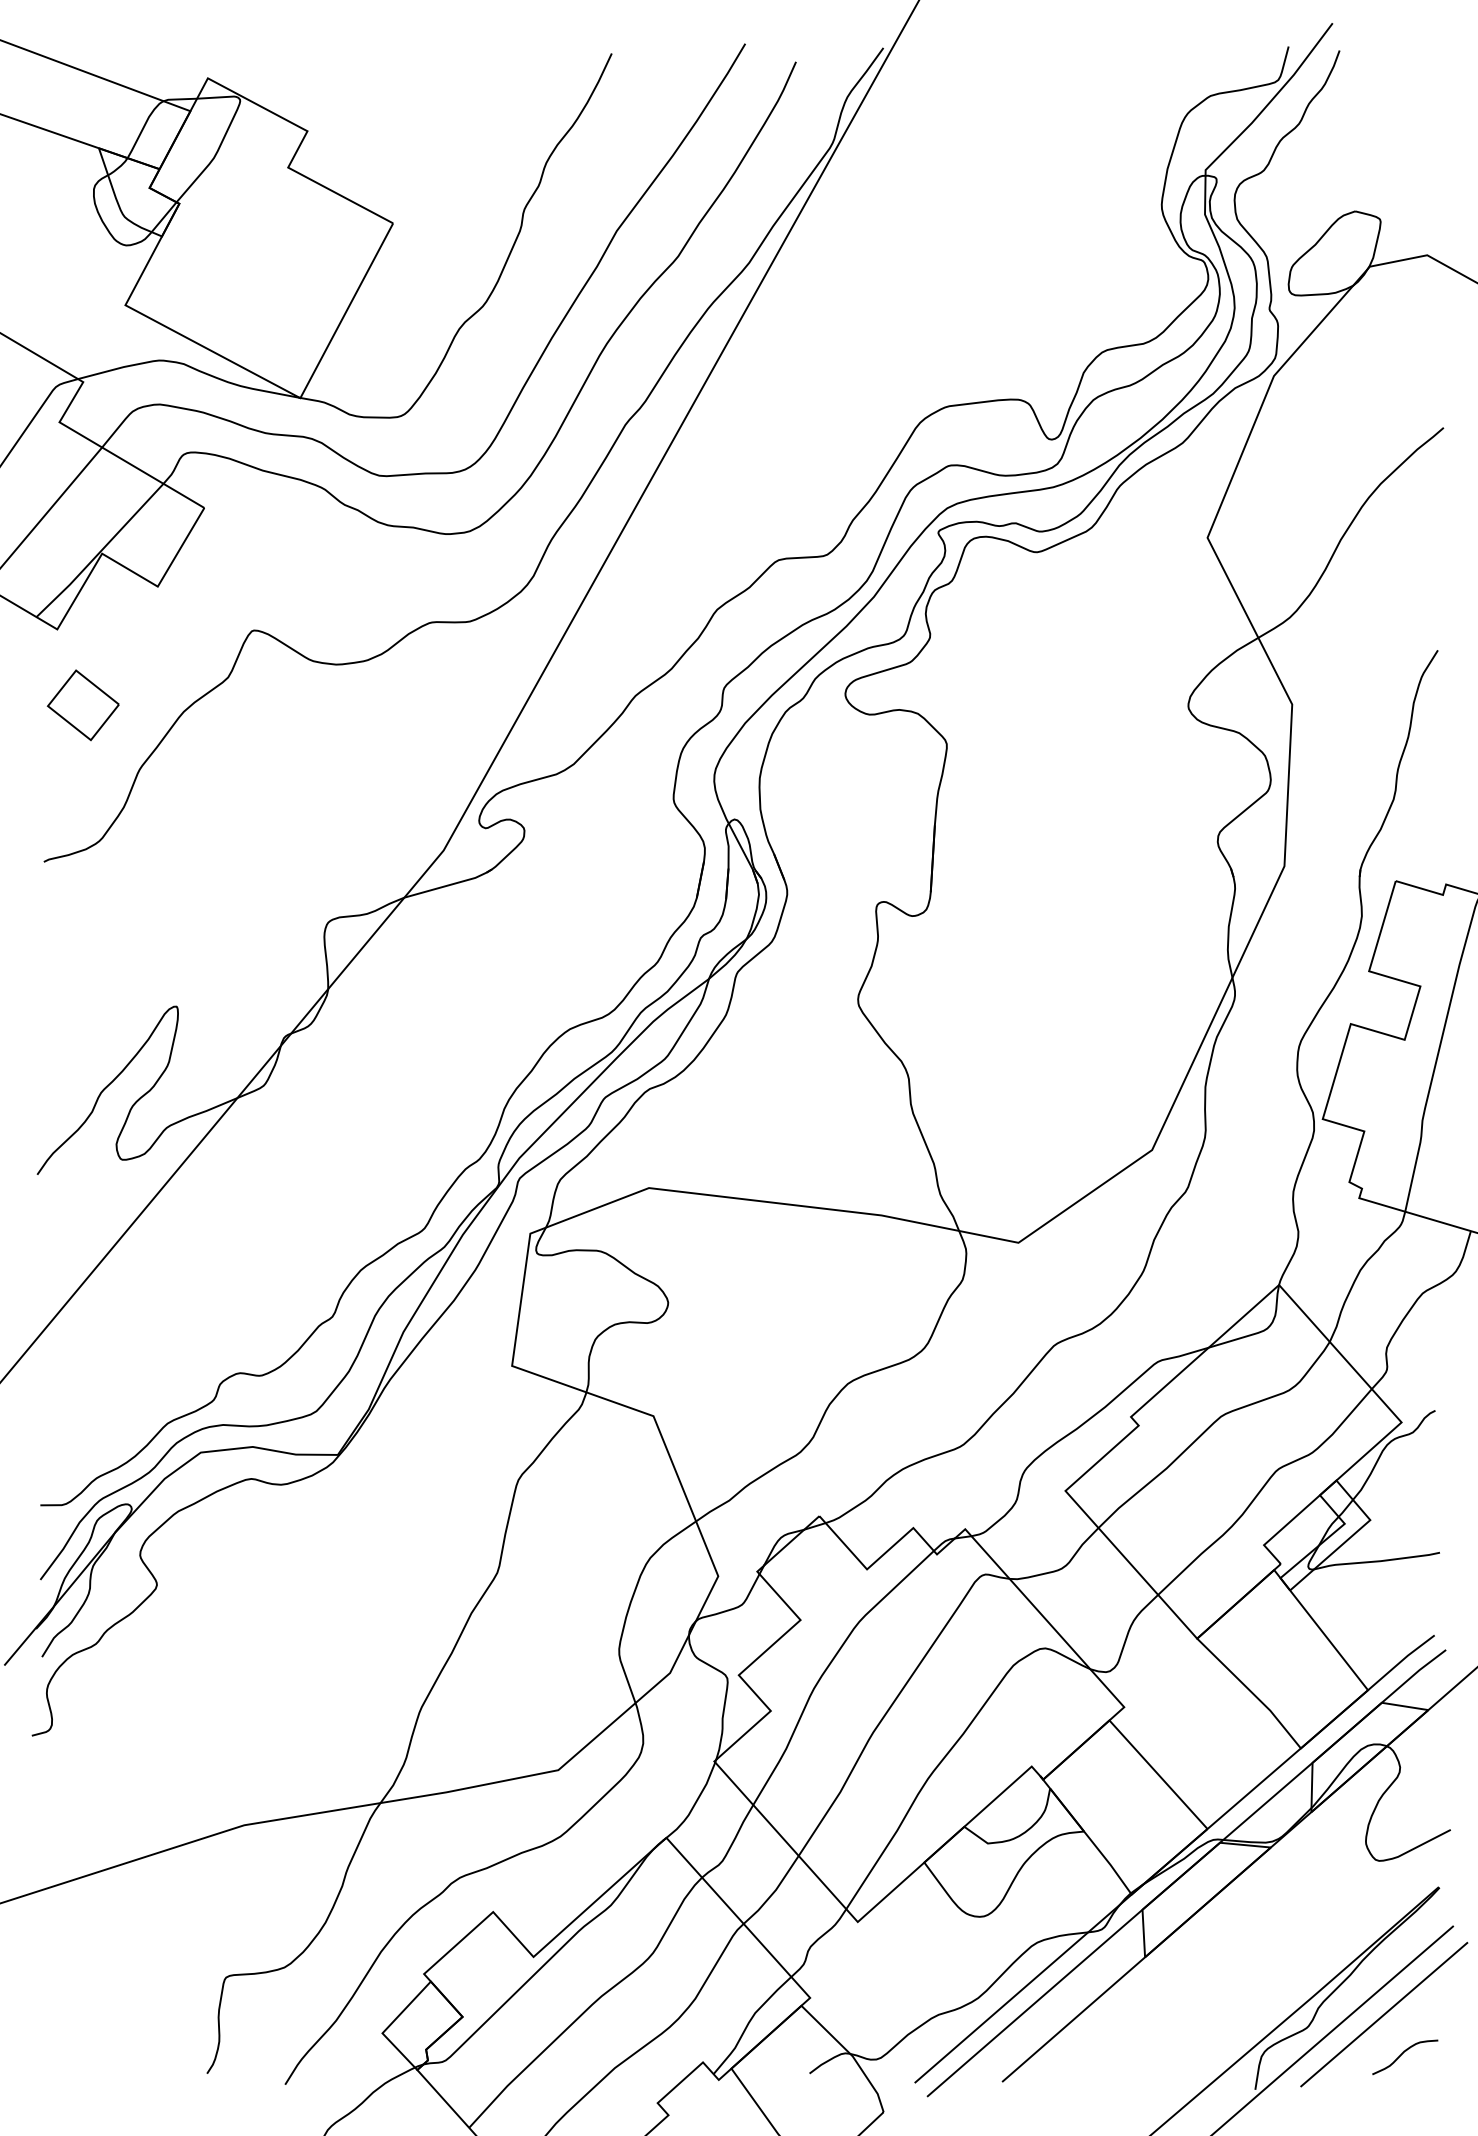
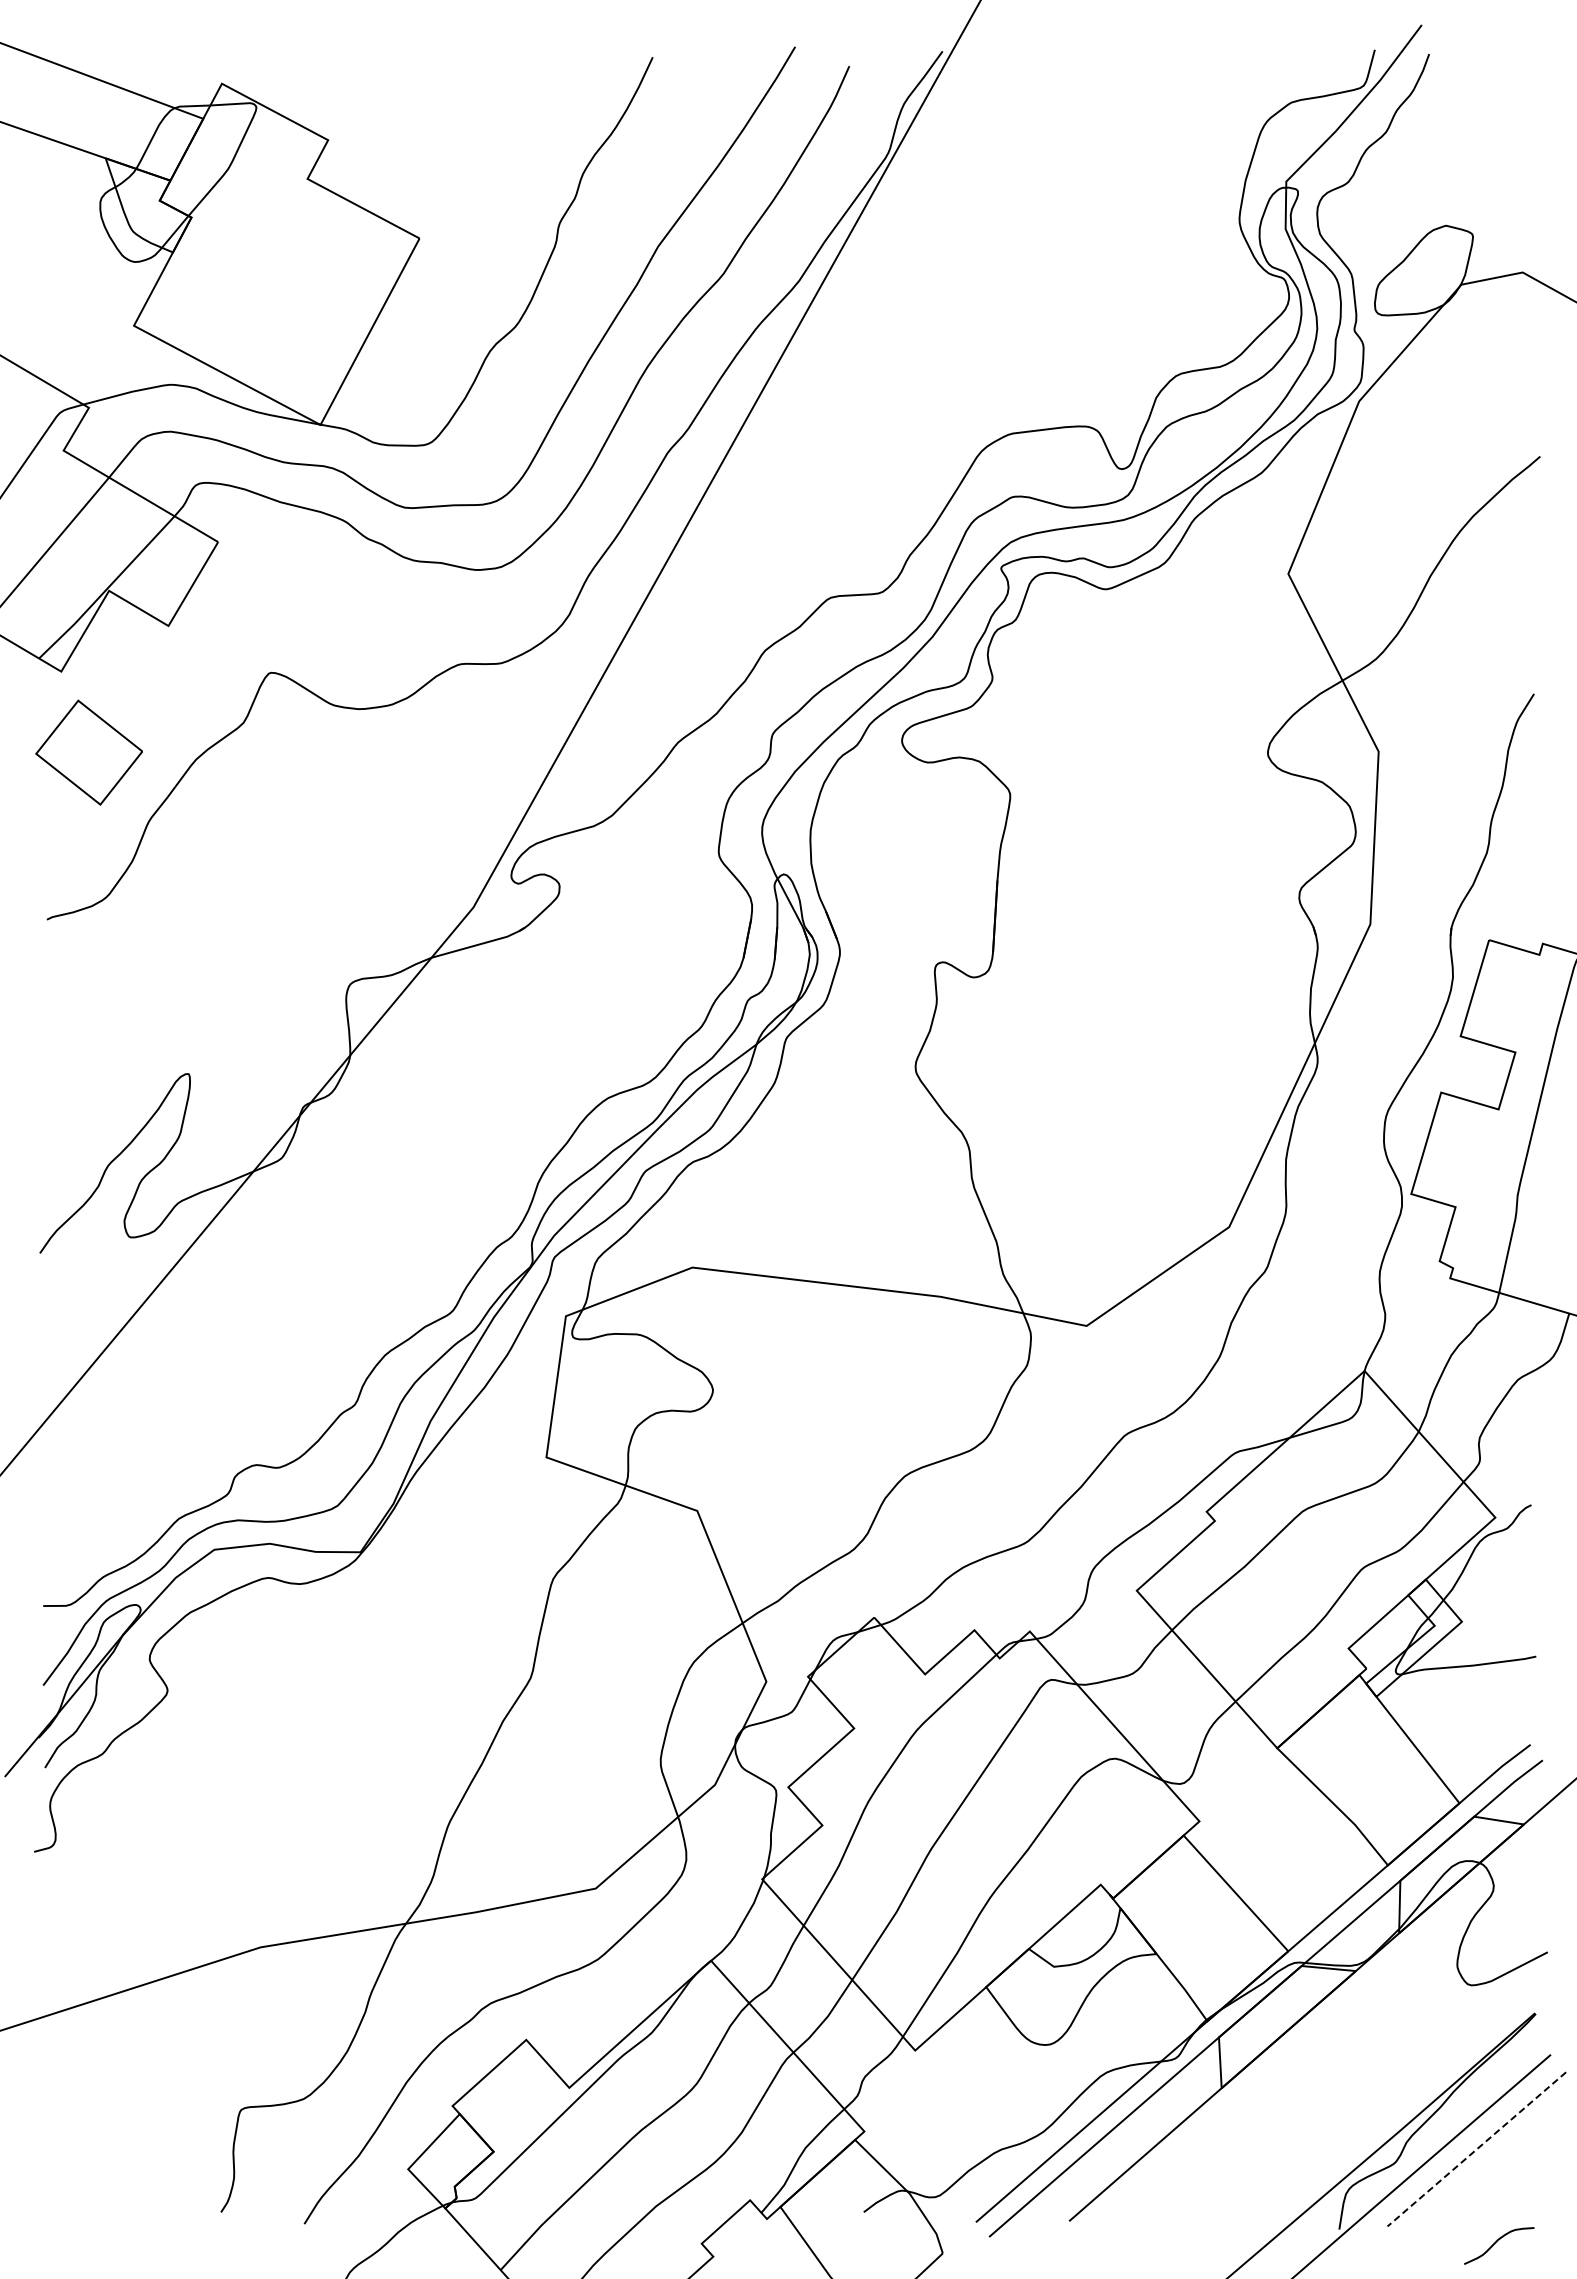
part: (82, 705) -> (88, 752), size x1.4
line: (1383, 2014) -> (1476, 2149), solid -> dashed
curve: (1402, 2054) -> (1496, 2242), moved

